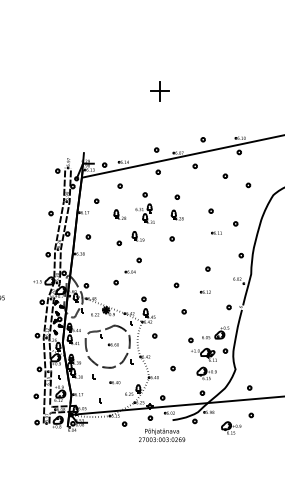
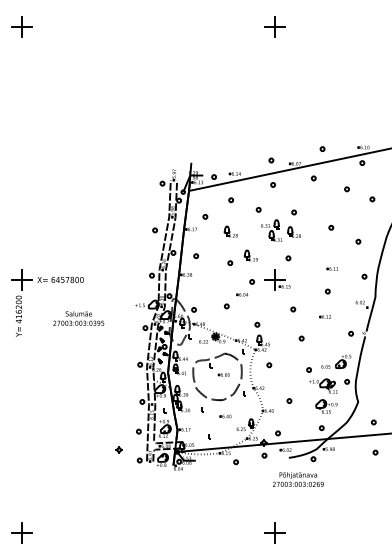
part: (159, 91) -> (274, 26), moved
part: (144, 213) -> (271, 230), moved
part: (216, 232) -> (332, 268), moved
part: (162, 258) -> (277, 279), added
part: (17, 412) -> (118, 449), added
part: (231, 428) -> (353, 466), removed
text: (162, 435) -> (298, 479), moved

